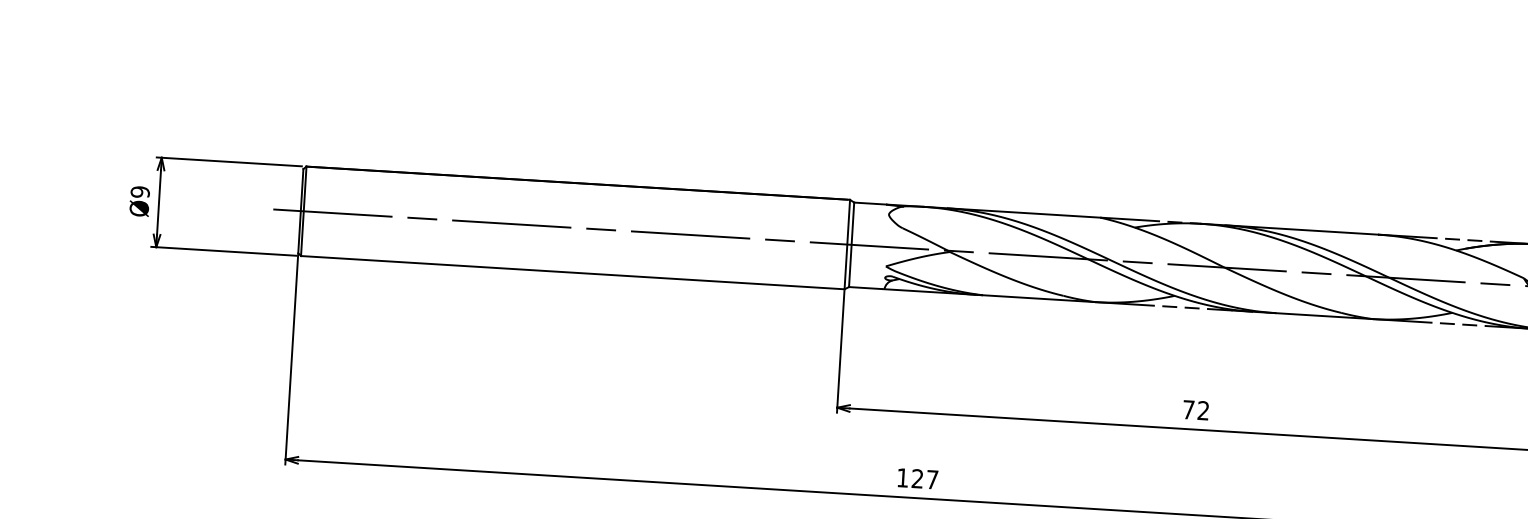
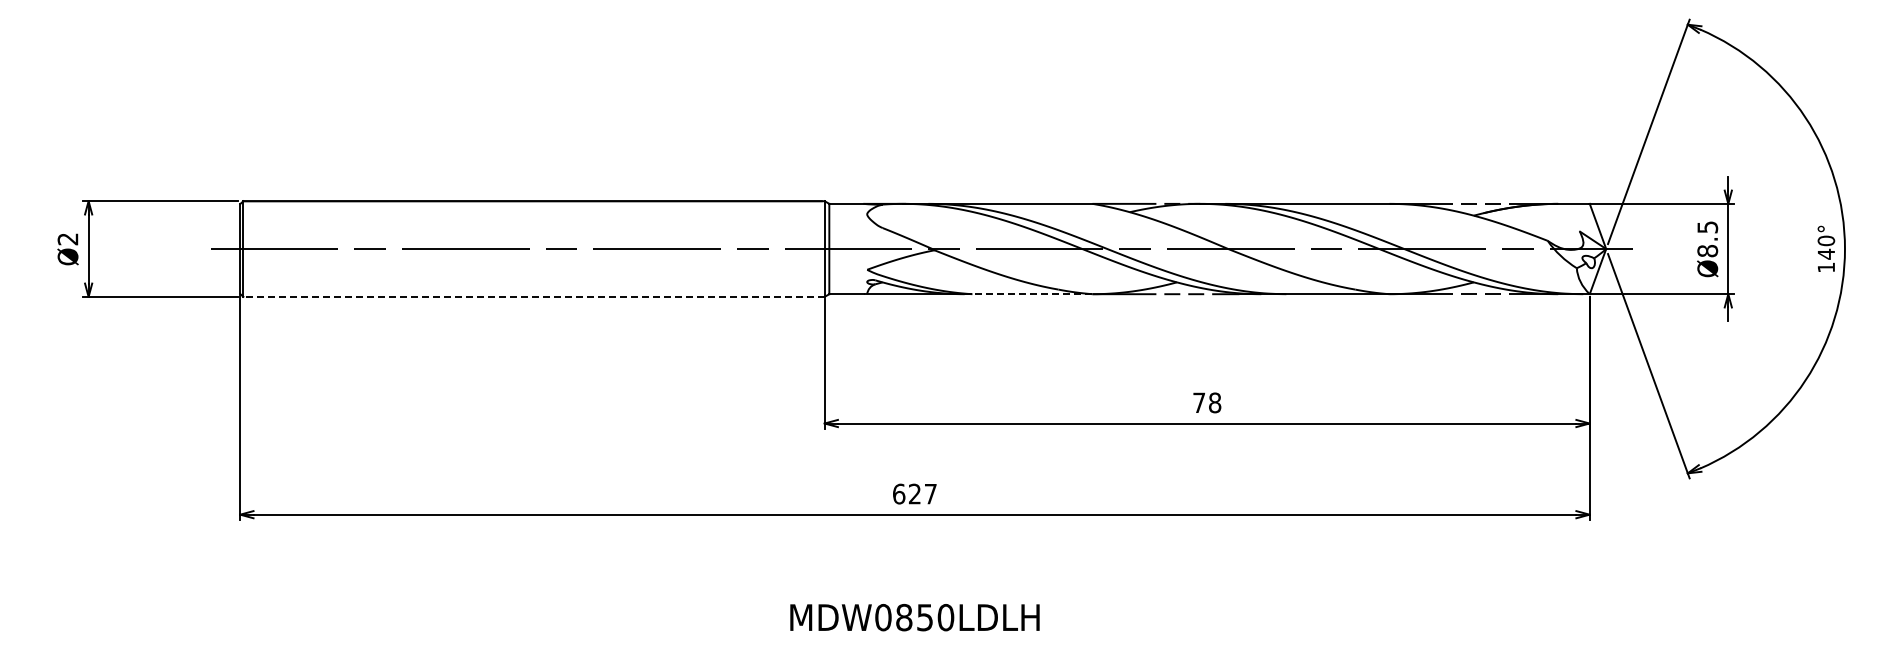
text: (139, 192) -> (67, 239), Ø9 -> Ø2
line: (573, 272) -> (534, 296), solid -> dashed
line: (1036, 298) -> (1029, 294), solid -> dashed
text: (1203, 410) -> (1215, 402), 72 -> 78
text: (903, 477) -> (899, 493), 127 -> 627

